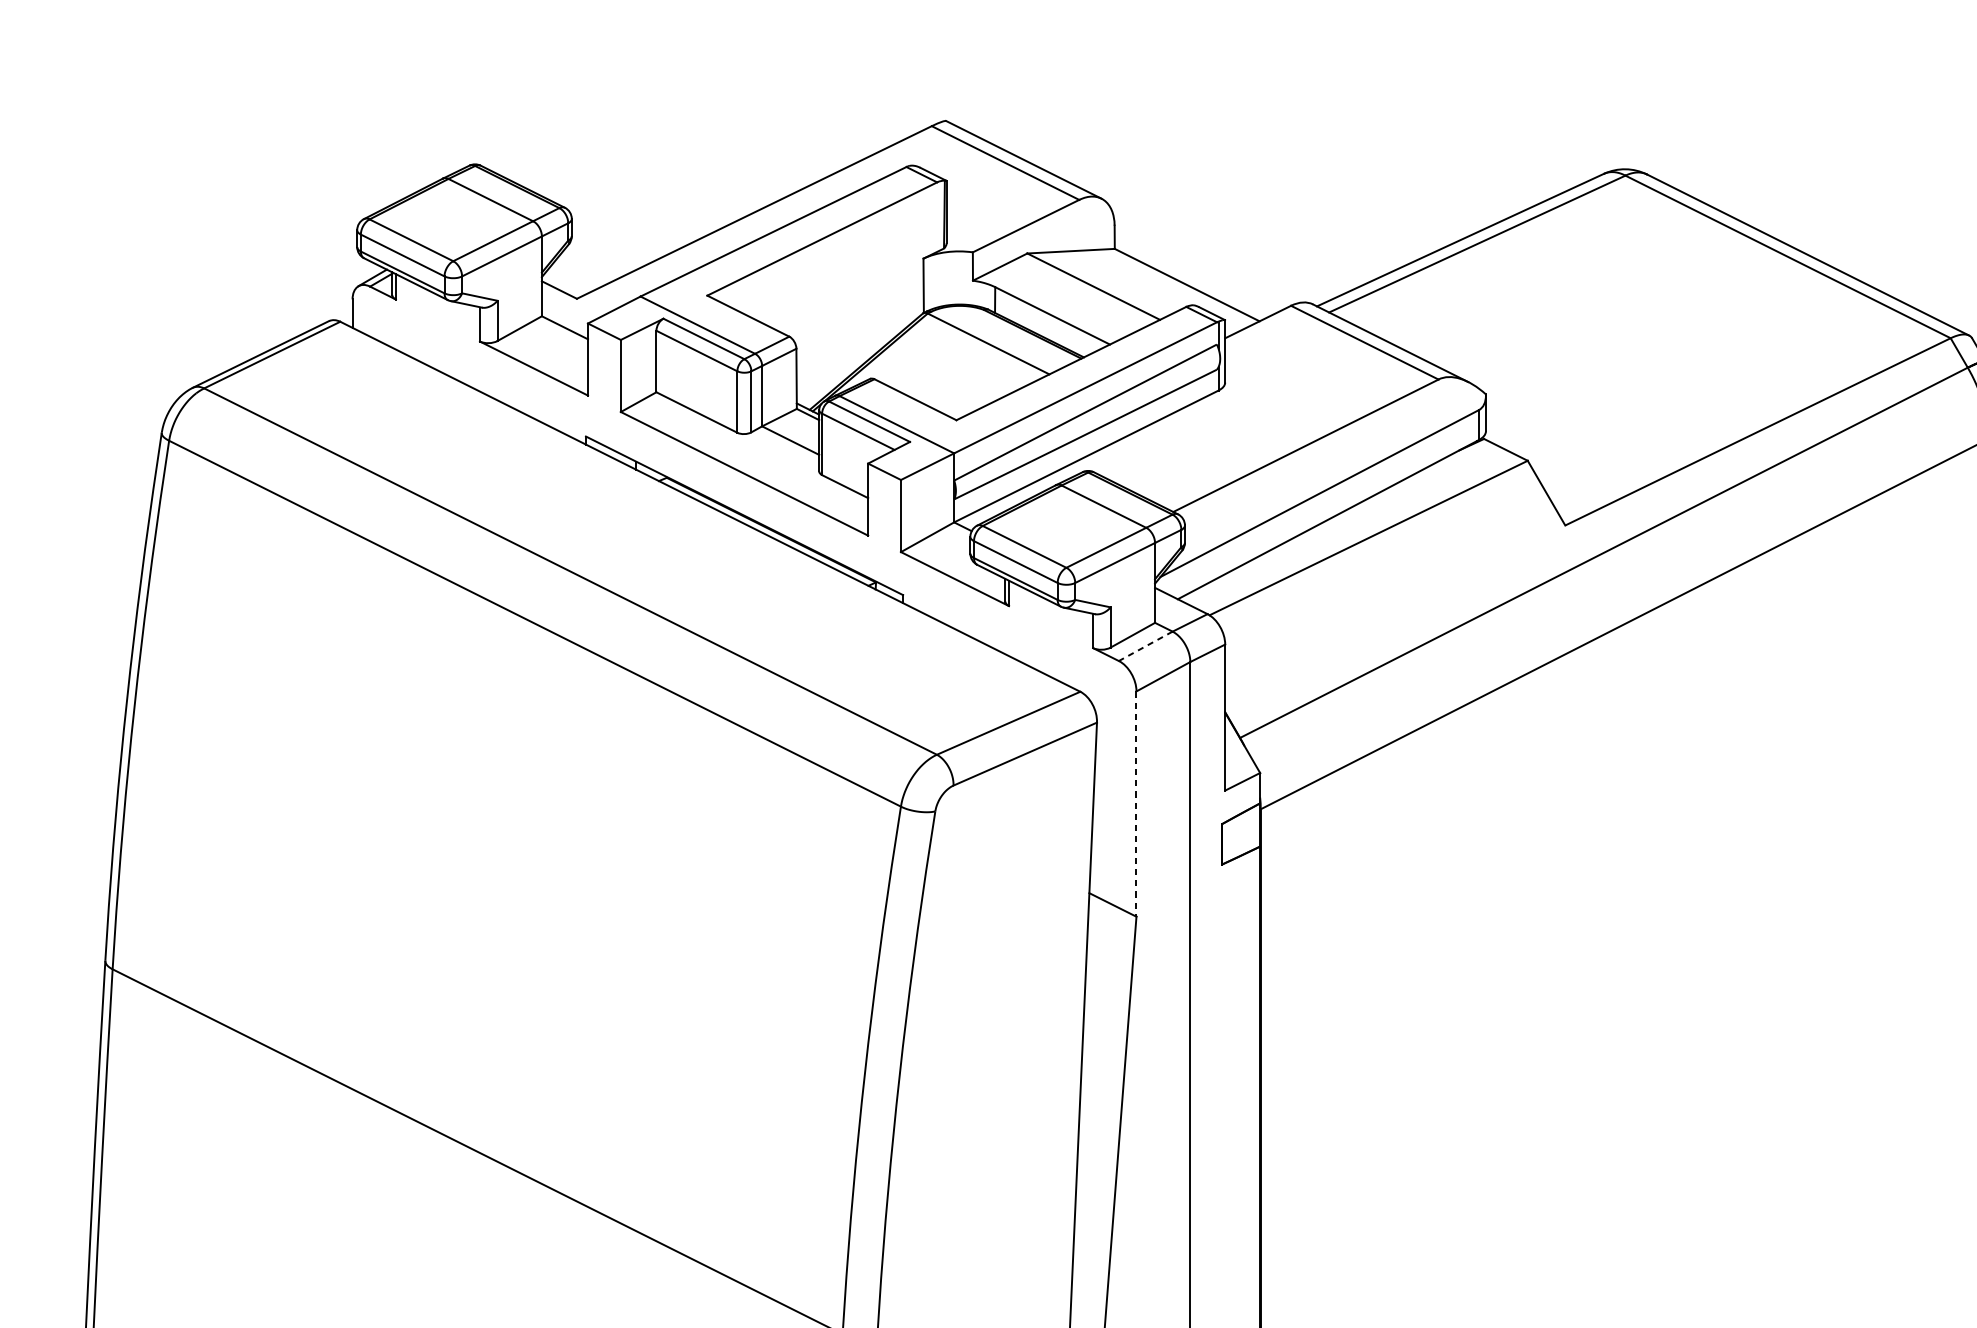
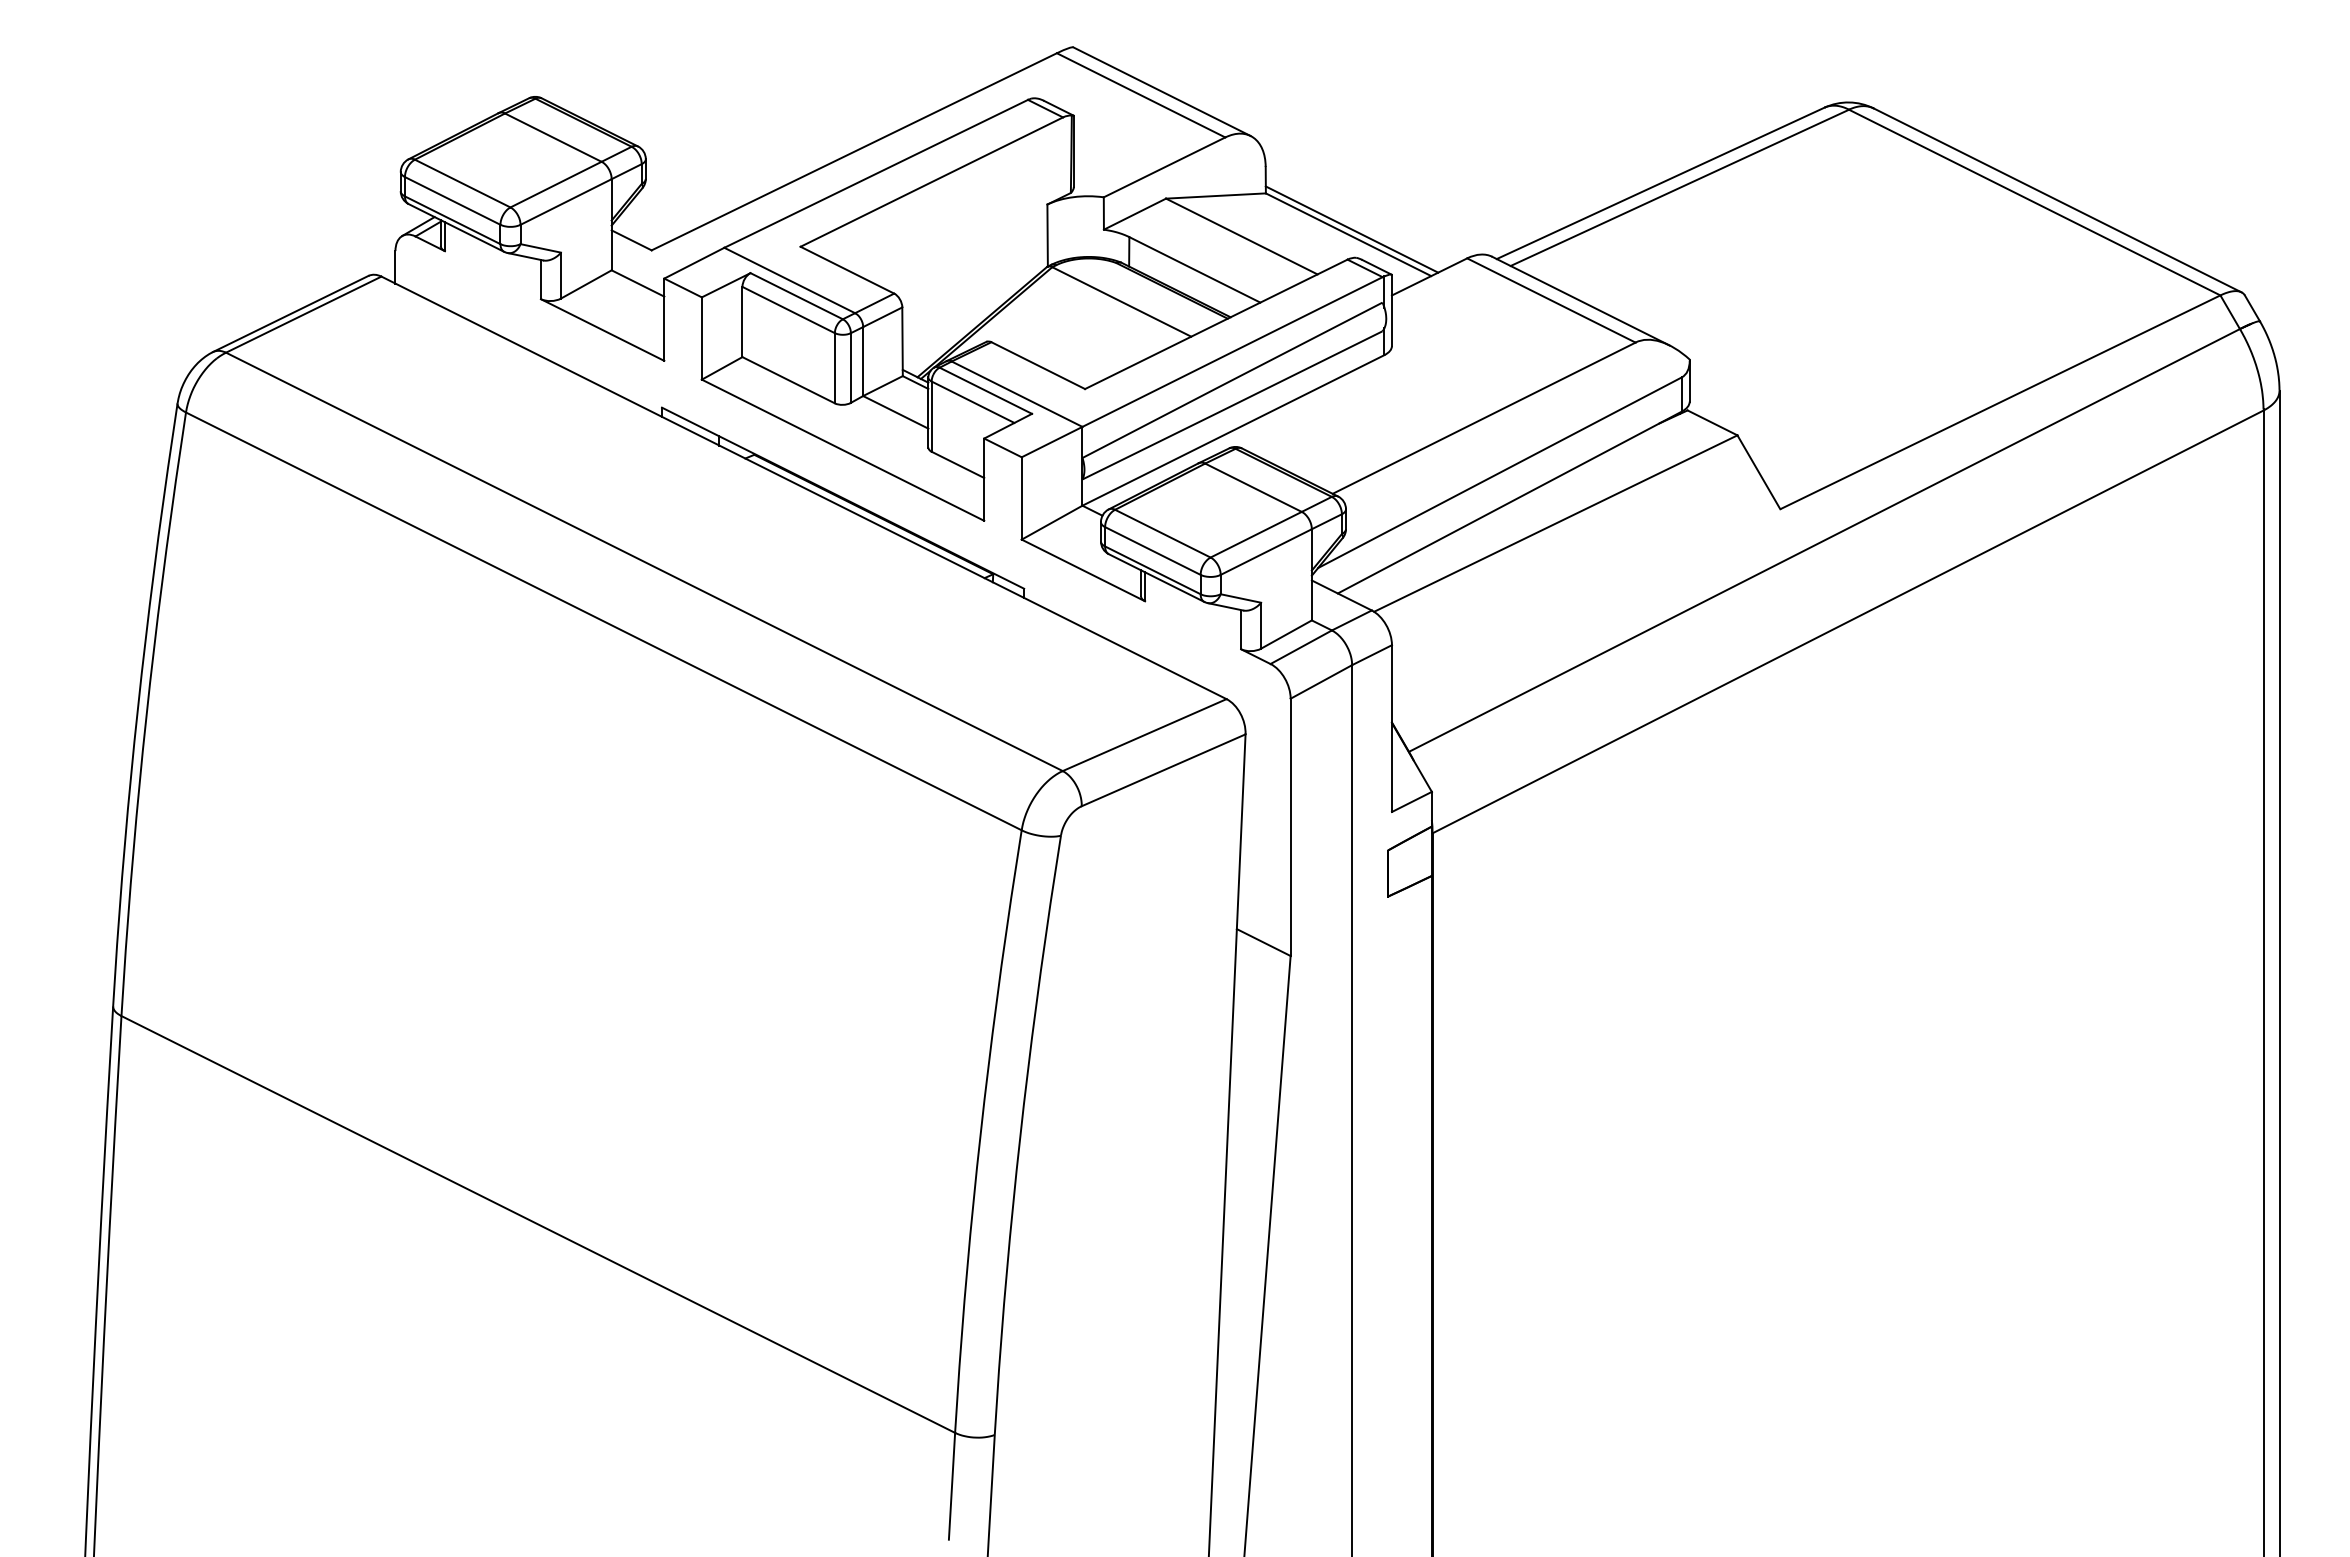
line: (1189, 280) -> (1351, 229), added
line: (1145, 646) -> (1301, 647), dashed -> solid
line: (1136, 804) -> (1290, 827), dashed -> solid

